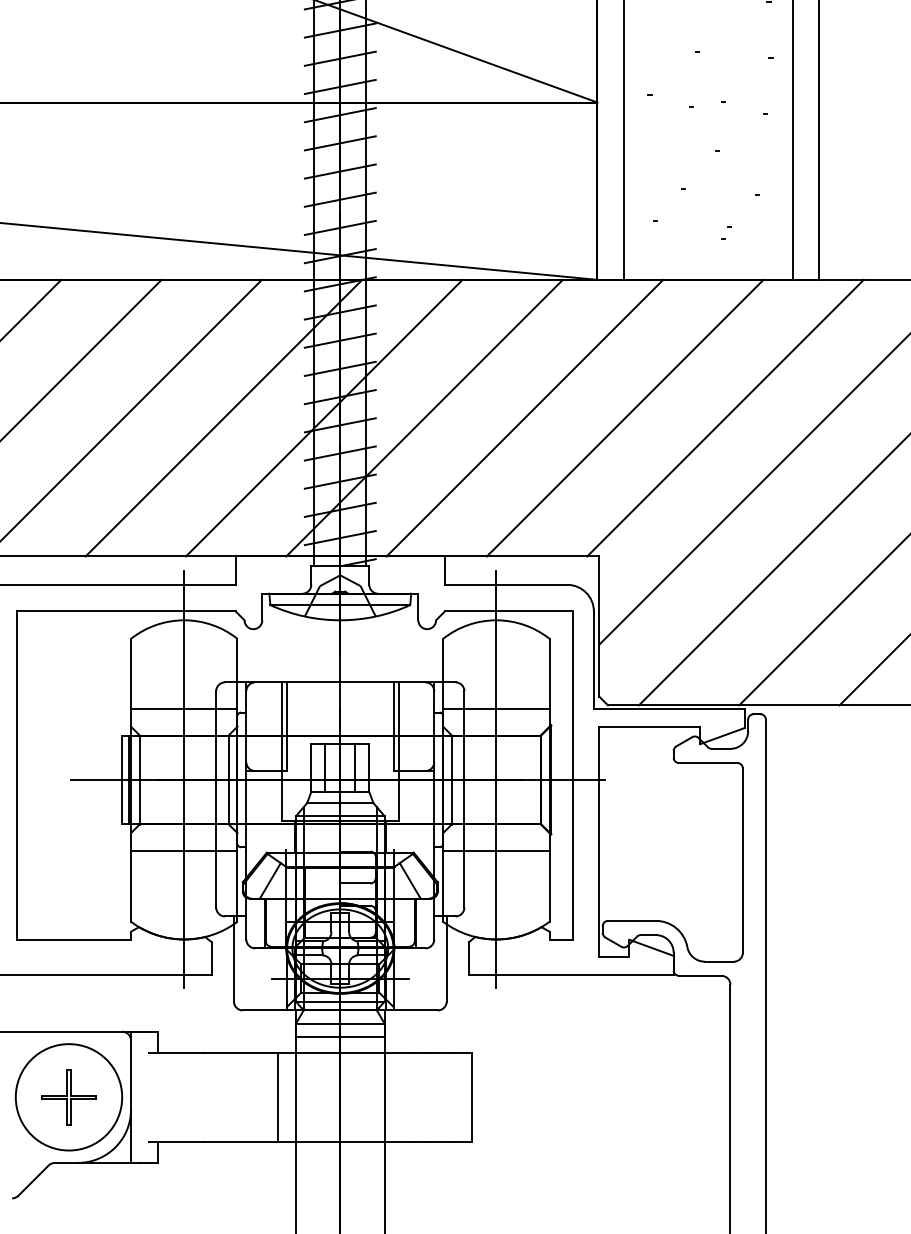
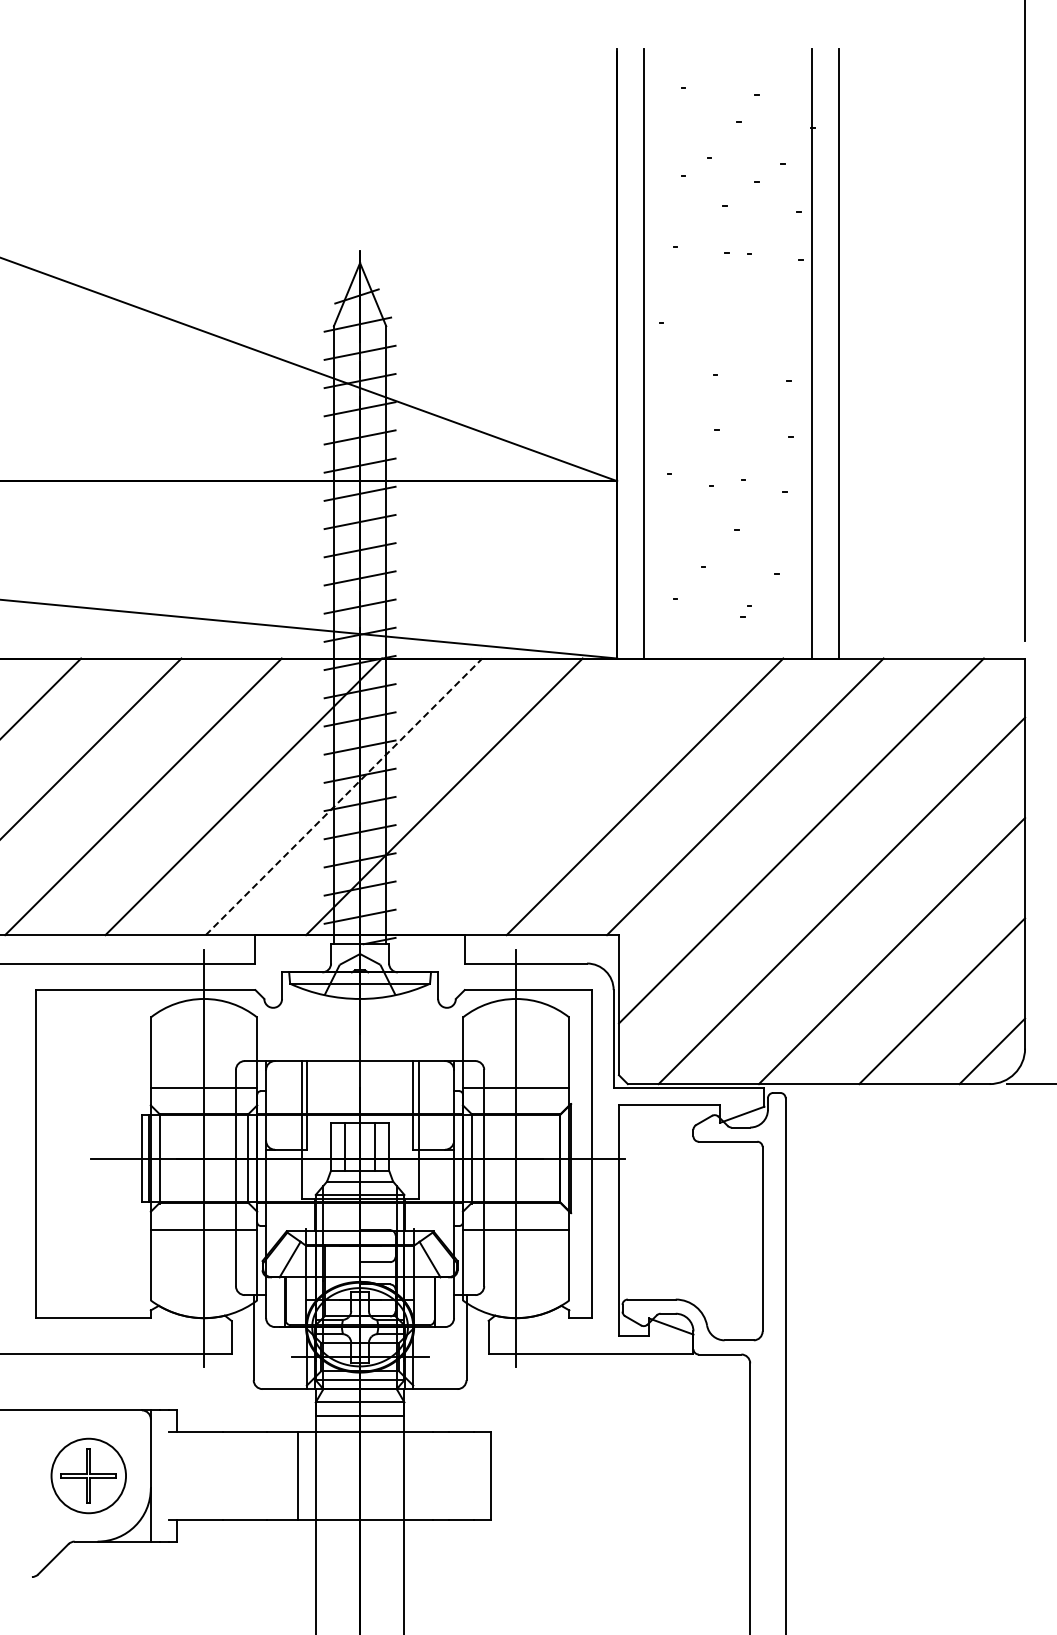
line: (324, 417) -> (344, 796), solid -> dashed
line: (524, 417) -> (544, 796), removed
circle: (68, 1096) -> (88, 1475), size x0.7

